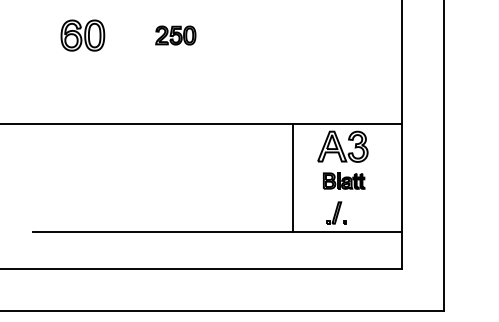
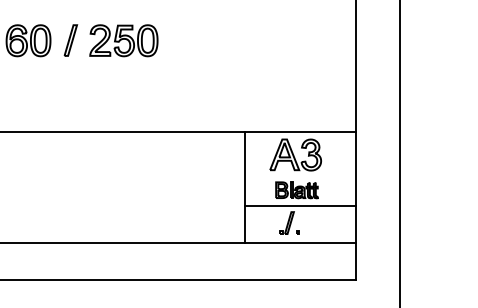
part: (124, 35) -> (71, 40), added
part: (175, 35) -> (123, 40), size x1.67
line: (347, 196) -> (300, 206), added

